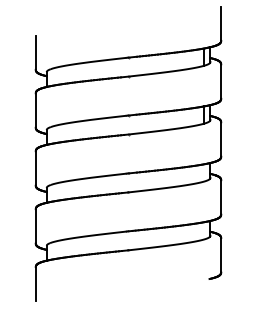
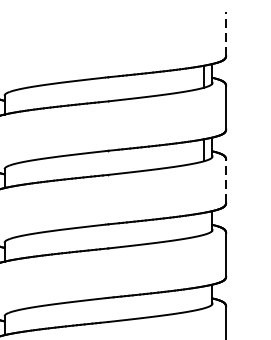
line: (221, 23) -> (226, 33), solid -> dashed
line: (221, 139) -> (226, 181), solid -> dashed

